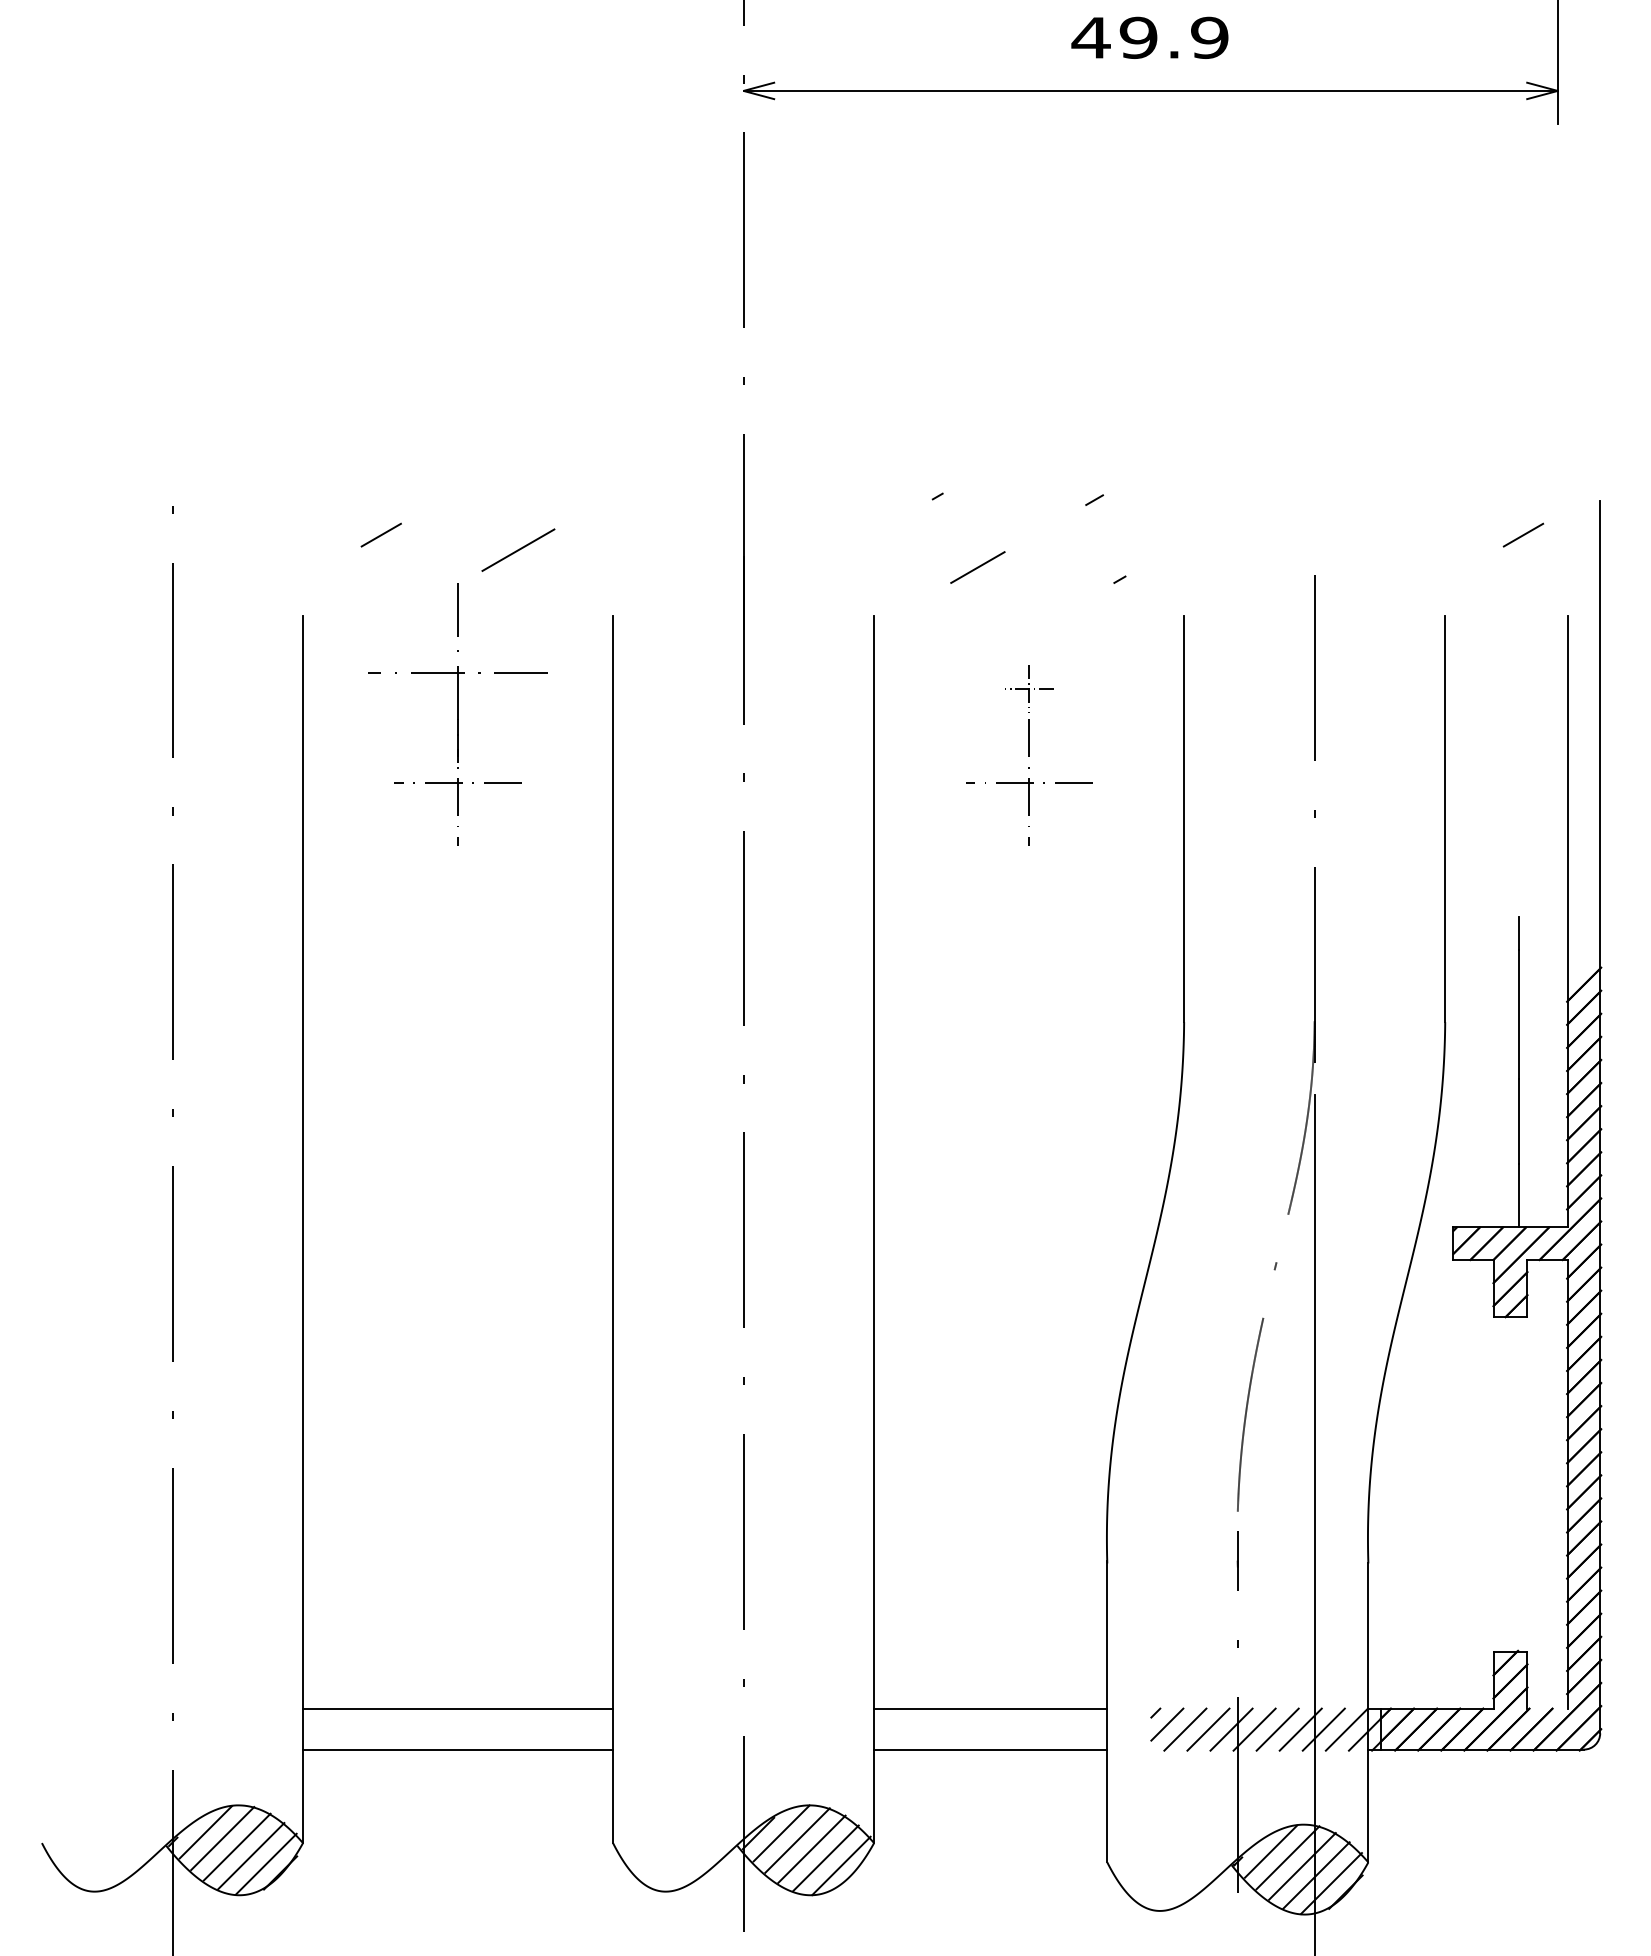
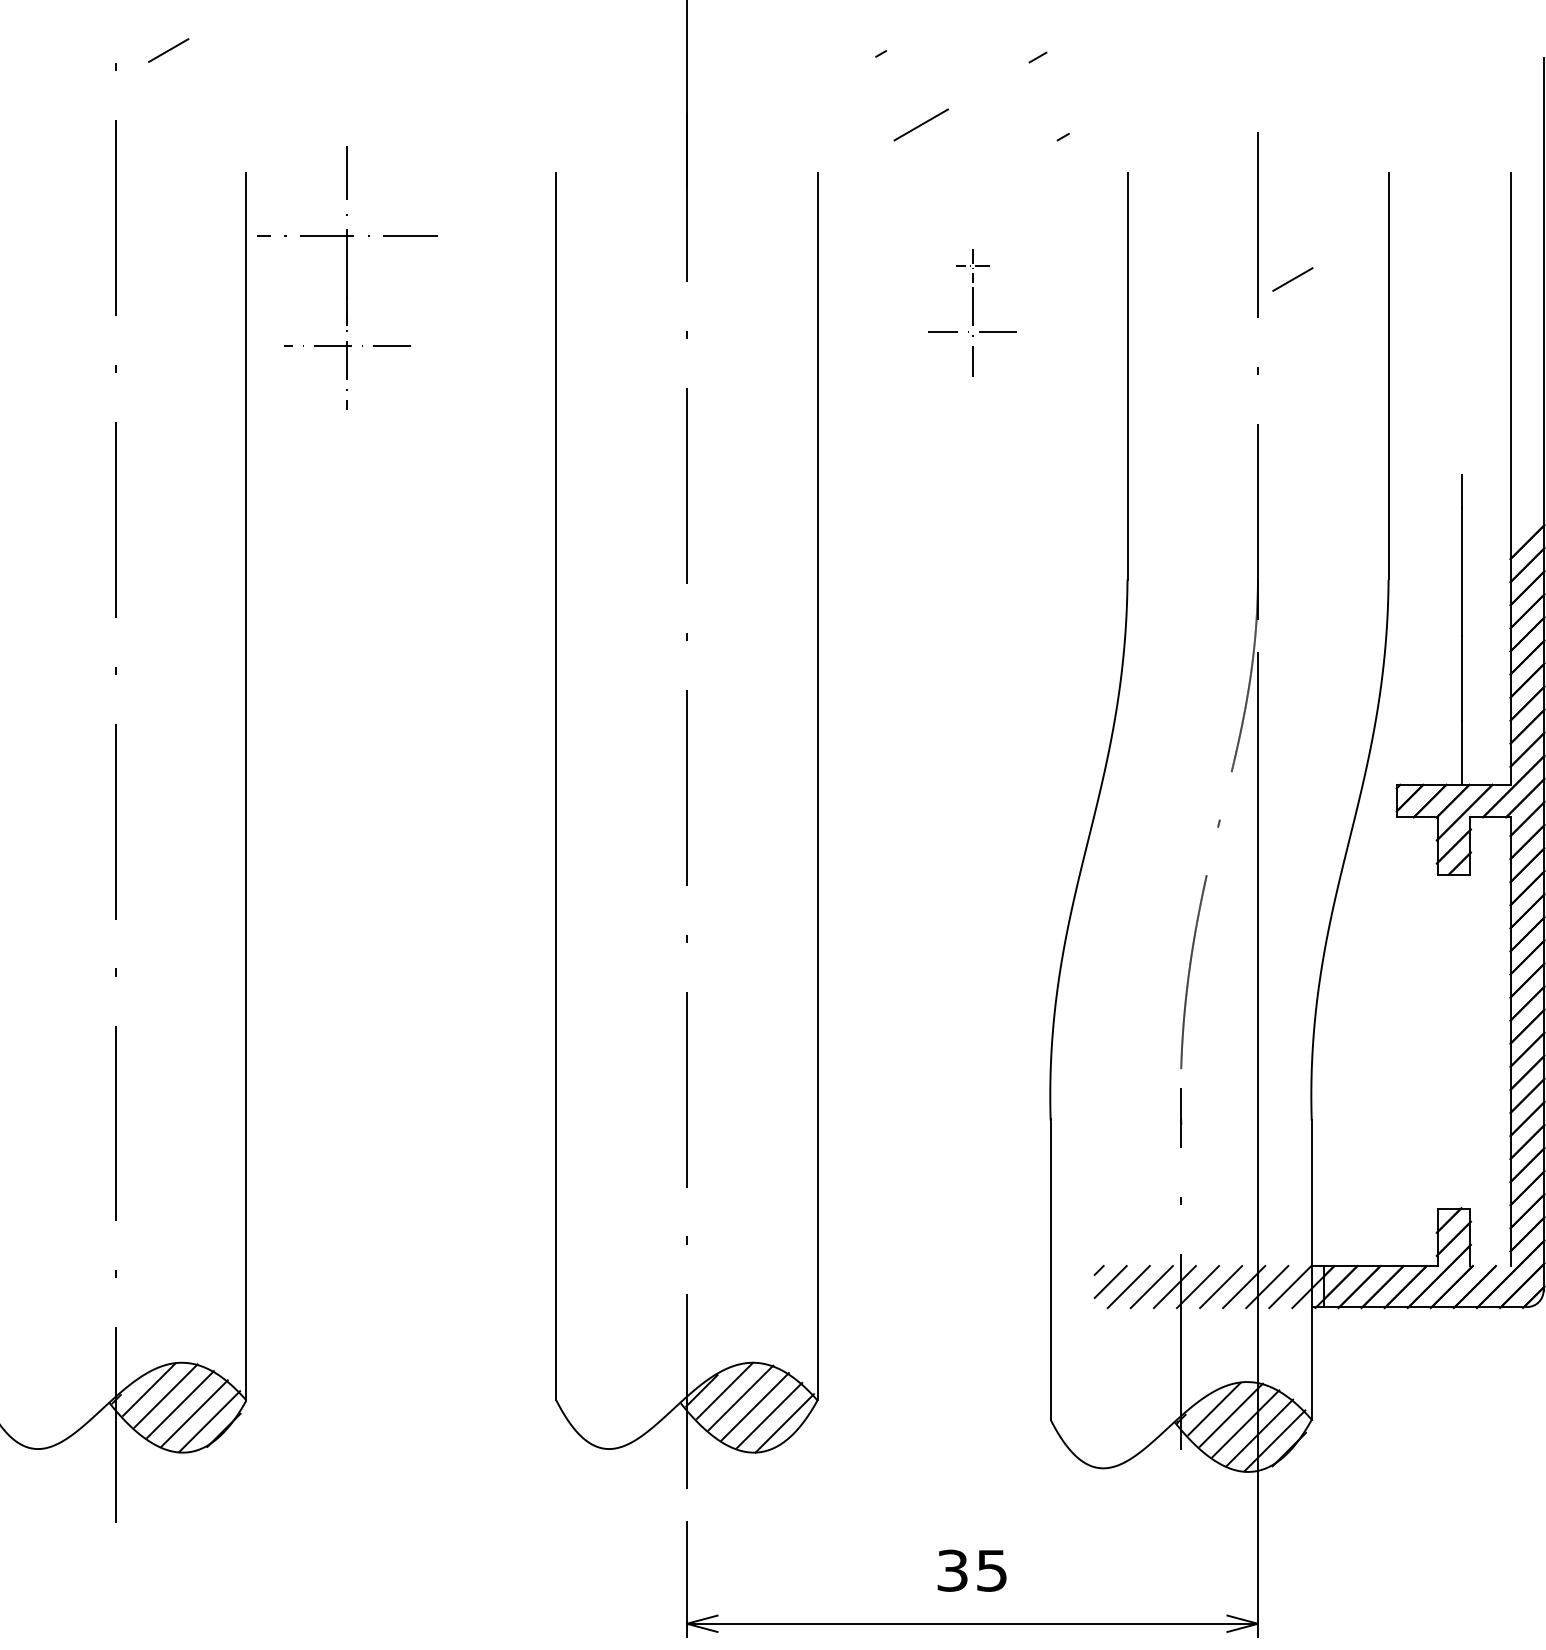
line: (380, 534) -> (167, 49), moved
line: (1523, 534) -> (1292, 278), moved
line: (518, 549) -> (461, 106), removed
part: (457, 714) -> (346, 277), moved
part: (1029, 755) -> (972, 312), size x0.7
line: (458, 1708) -> (401, 1265), removed
line: (990, 1708) -> (933, 1265), removed
line: (458, 1749) -> (401, 1306), removed
line: (990, 1749) -> (933, 1306), removed

